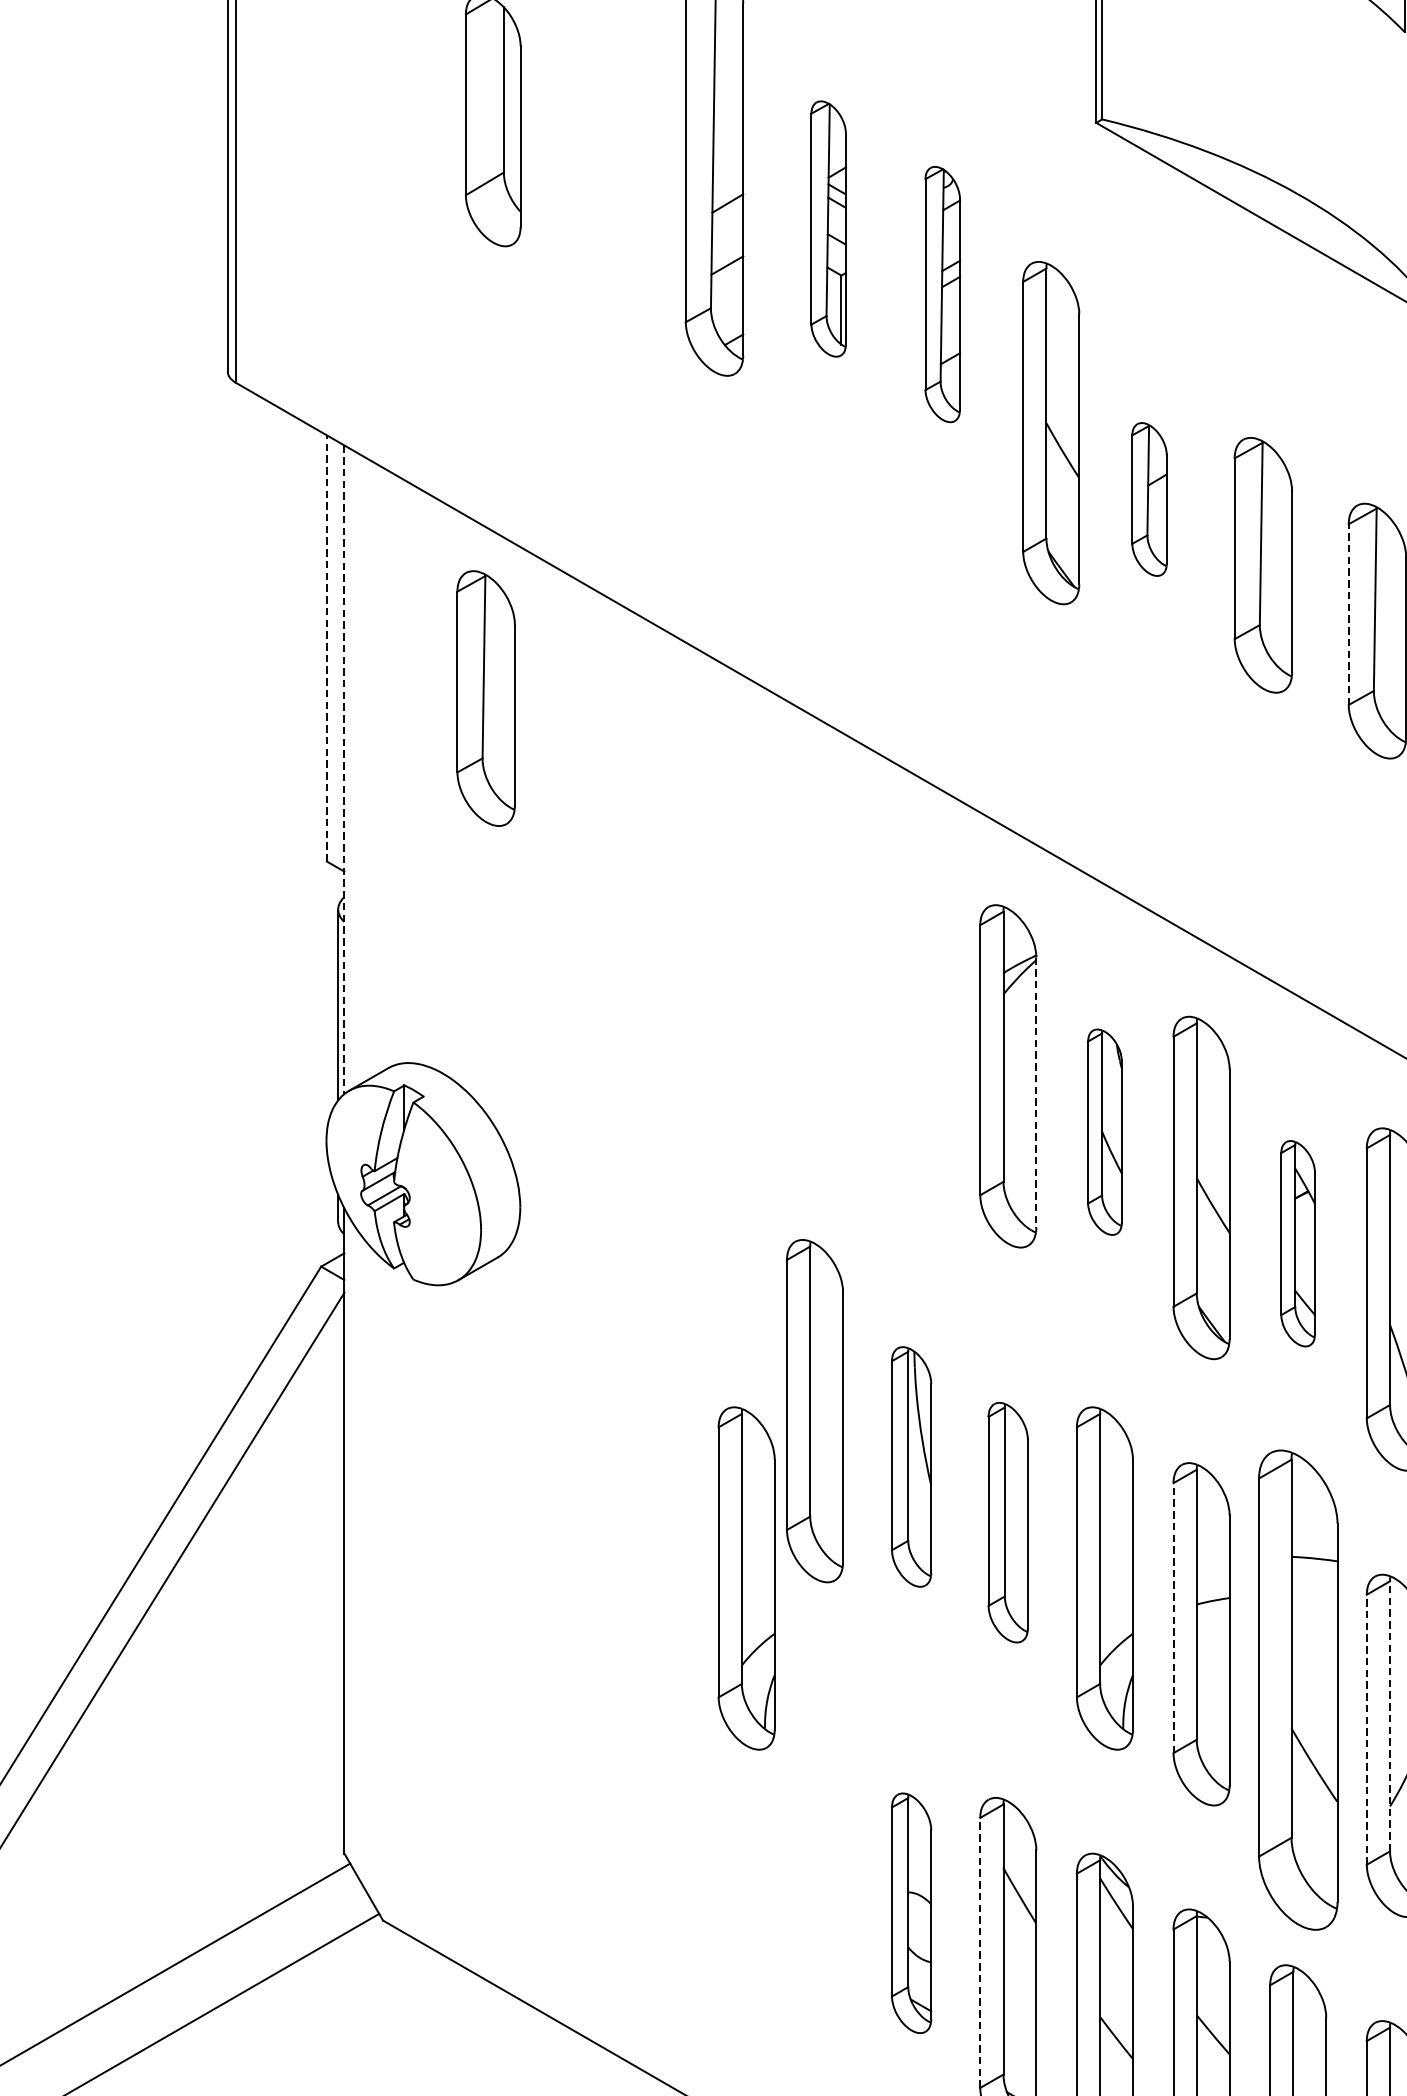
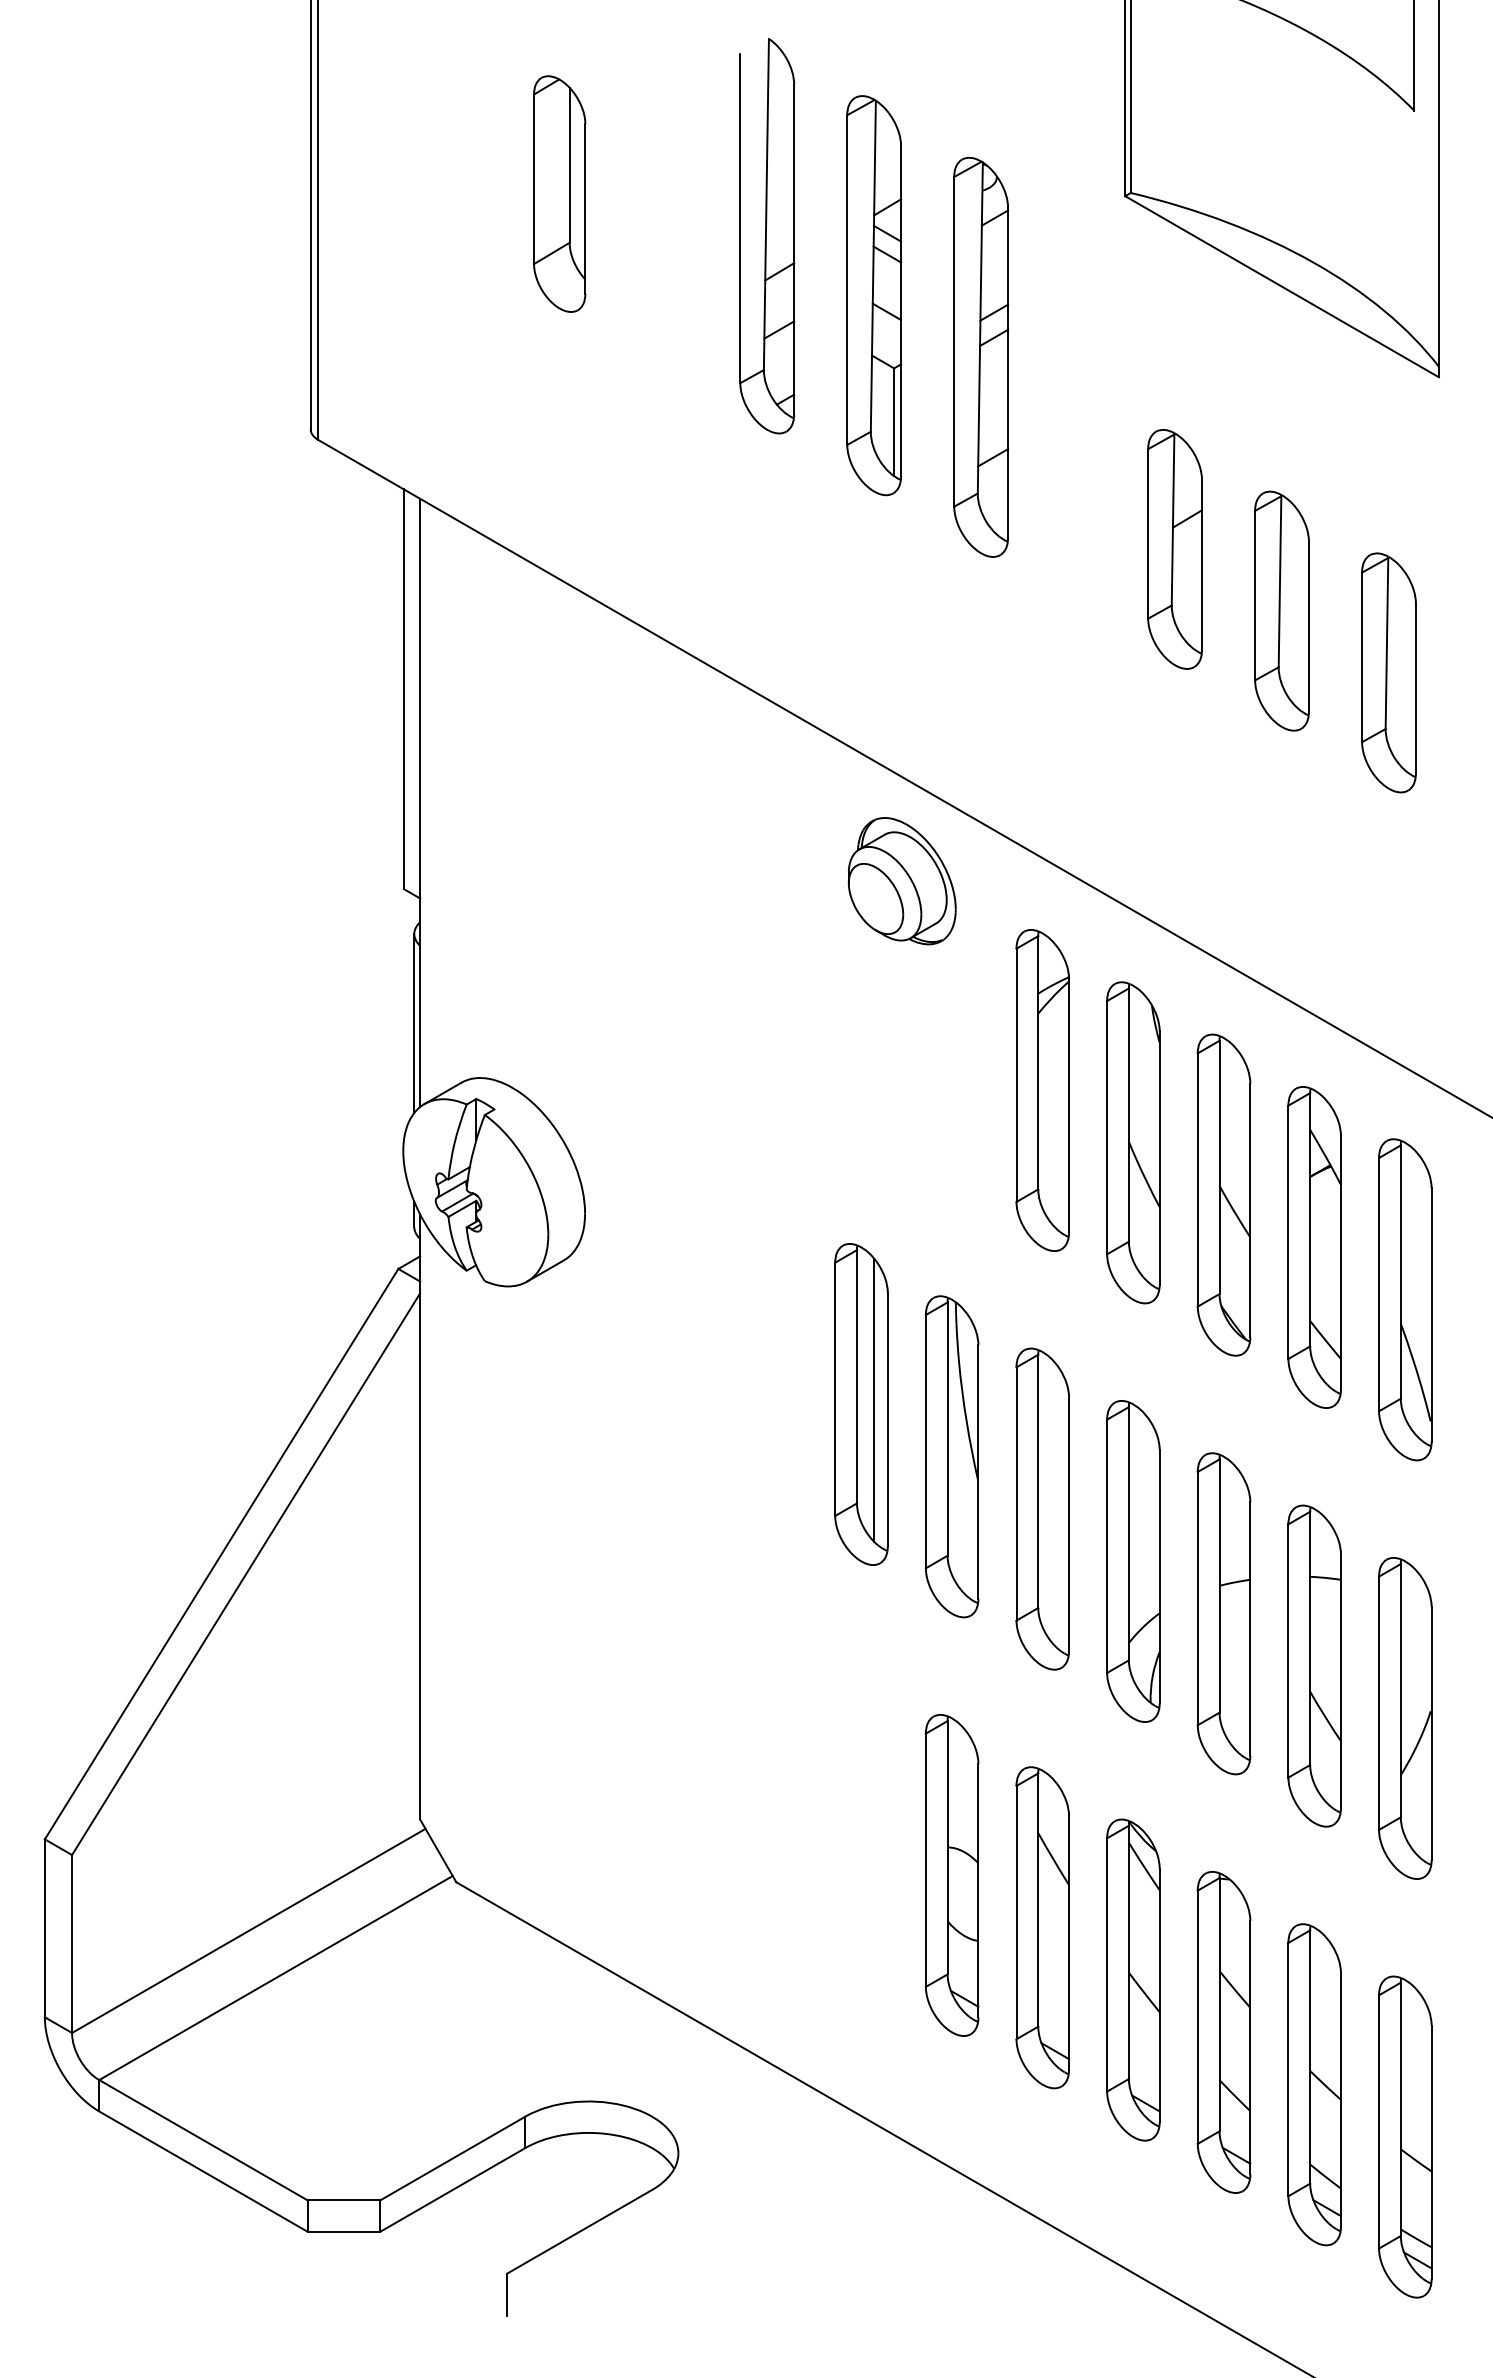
part: (828, 228) -> (874, 295), size x1.67
part: (942, 293) -> (981, 356), size x1.67
part: (1050, 432) -> (1082, 486), removed
part: (1149, 499) -> (1175, 549), size x1.67
line: (1349, 614) -> (1362, 657), dashed -> solid
line: (326, 648) -> (403, 689), dashed -> solid
part: (485, 697) -> (552, 735), removed
line: (344, 770) -> (420, 803), dashed -> solid
part: (858, 853) -> (902, 881), added
line: (1036, 1092) -> (1069, 1105), dashed -> solid
part: (1105, 1131) -> (1133, 1142), size x1.67
part: (1298, 1243) -> (1314, 1247), size x1.67
line: (828, 1405) -> (874, 1399), added
part: (910, 1466) -> (951, 1456), size x1.43
part: (1008, 1522) -> (1042, 1508), size x1.43
part: (746, 1578) -> (797, 1561), removed
line: (1173, 1618) -> (1197, 1598), dashed -> solid
part: (1298, 1689) -> (1314, 1665), size x0.71
line: (1389, 1716) -> (1400, 1690), dashed -> solid
line: (1367, 1729) -> (1379, 1703), dashed -> solid
part: (910, 1913) -> (951, 1875), size x1.43
line: (980, 1952) -> (1016, 1912), dashed -> solid

